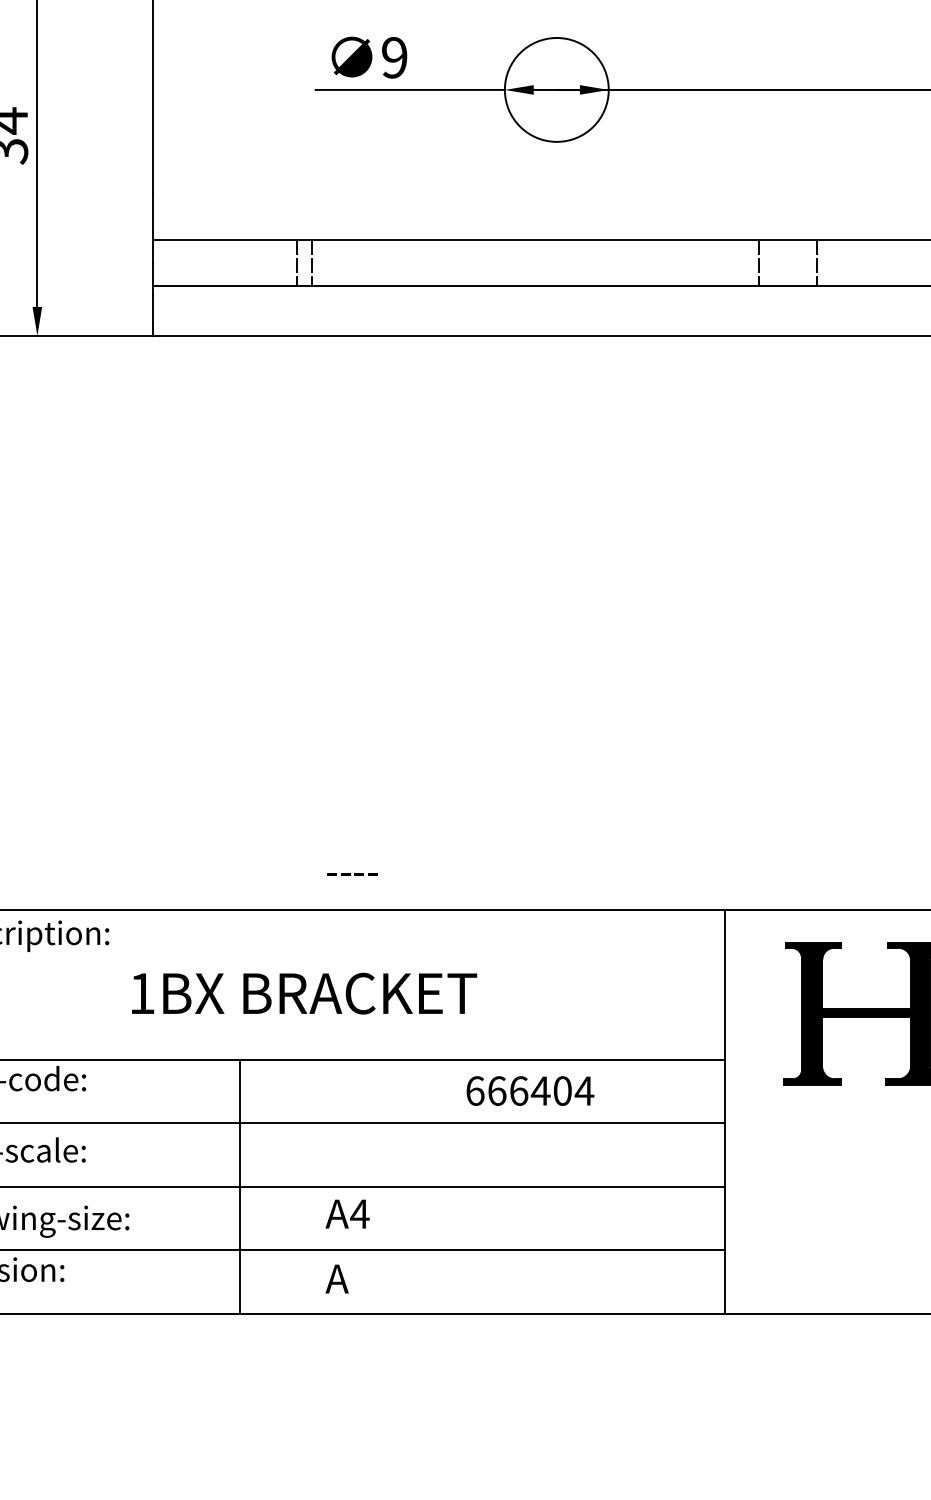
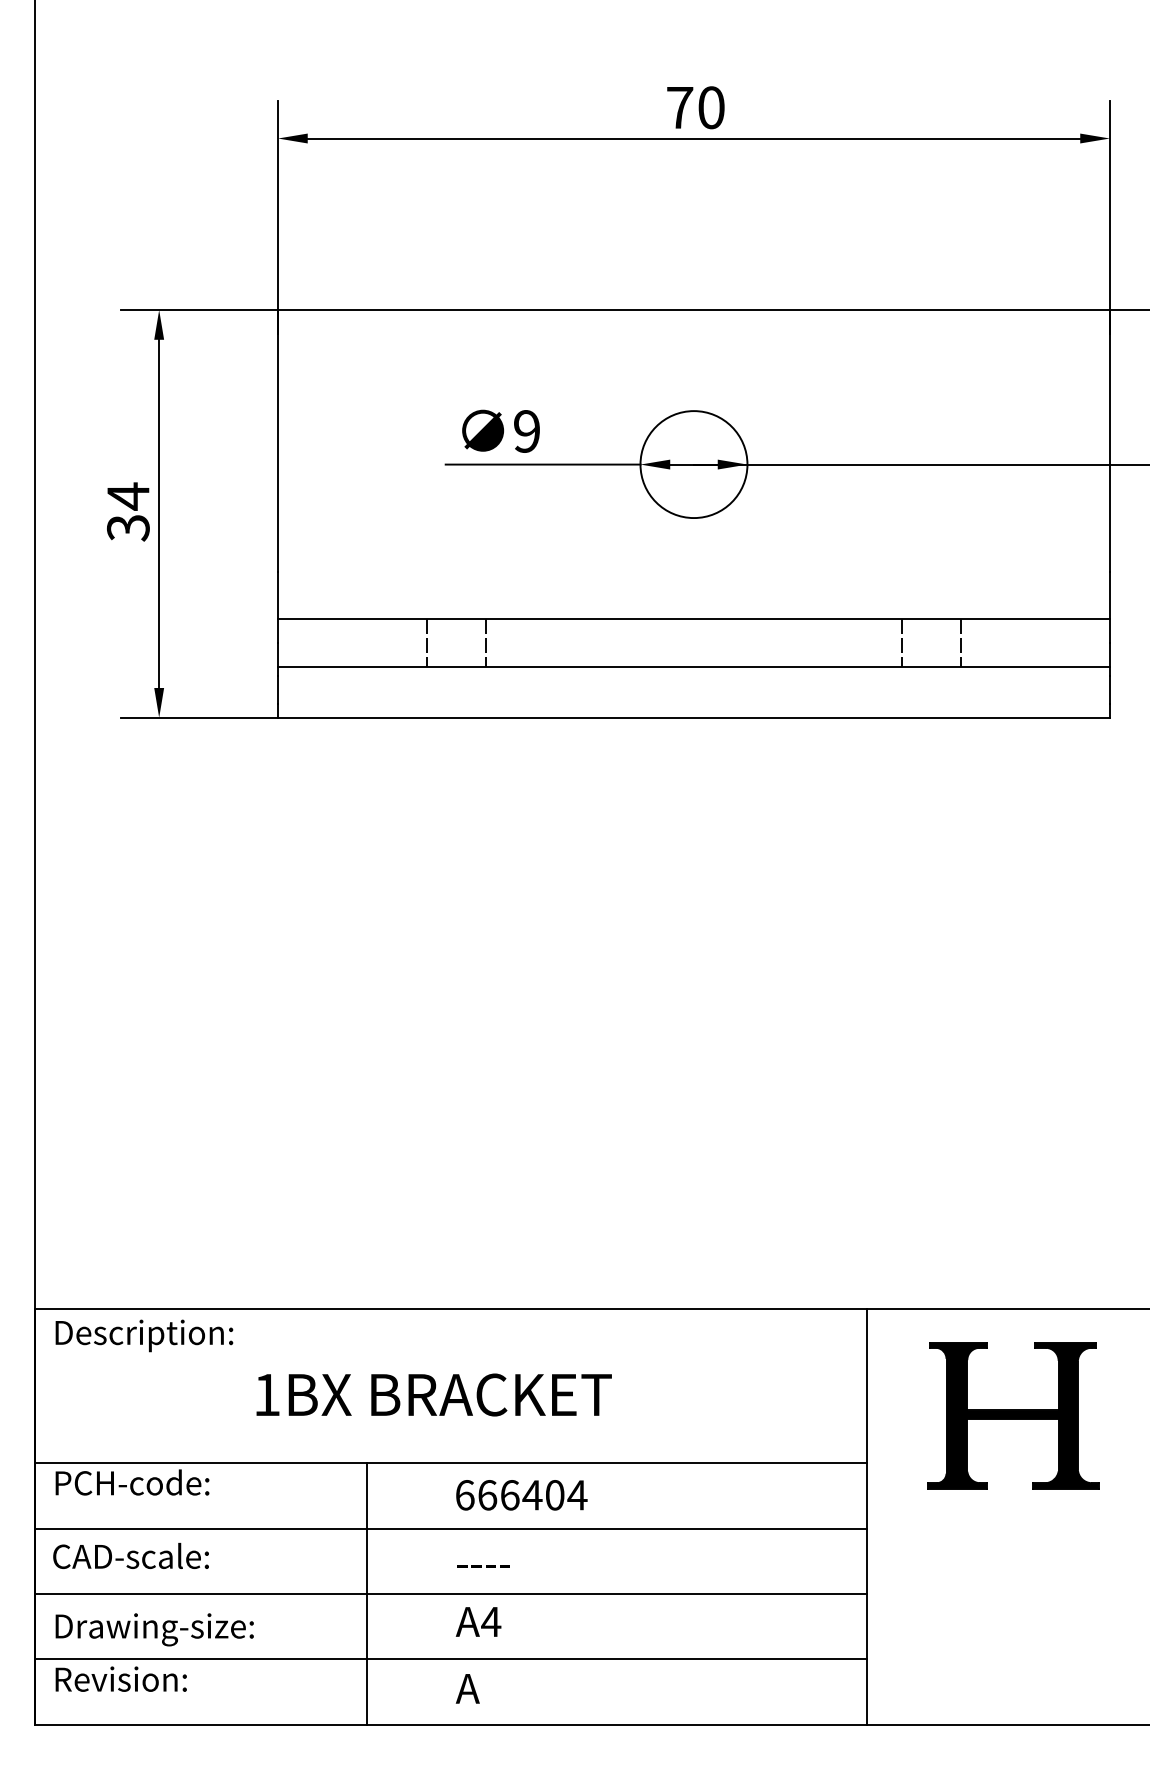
line: (312, 262) -> (486, 642), moved
text: (352, 874) -> (483, 1566), moved
text: (530, 1091) -> (521, 1495), moved

